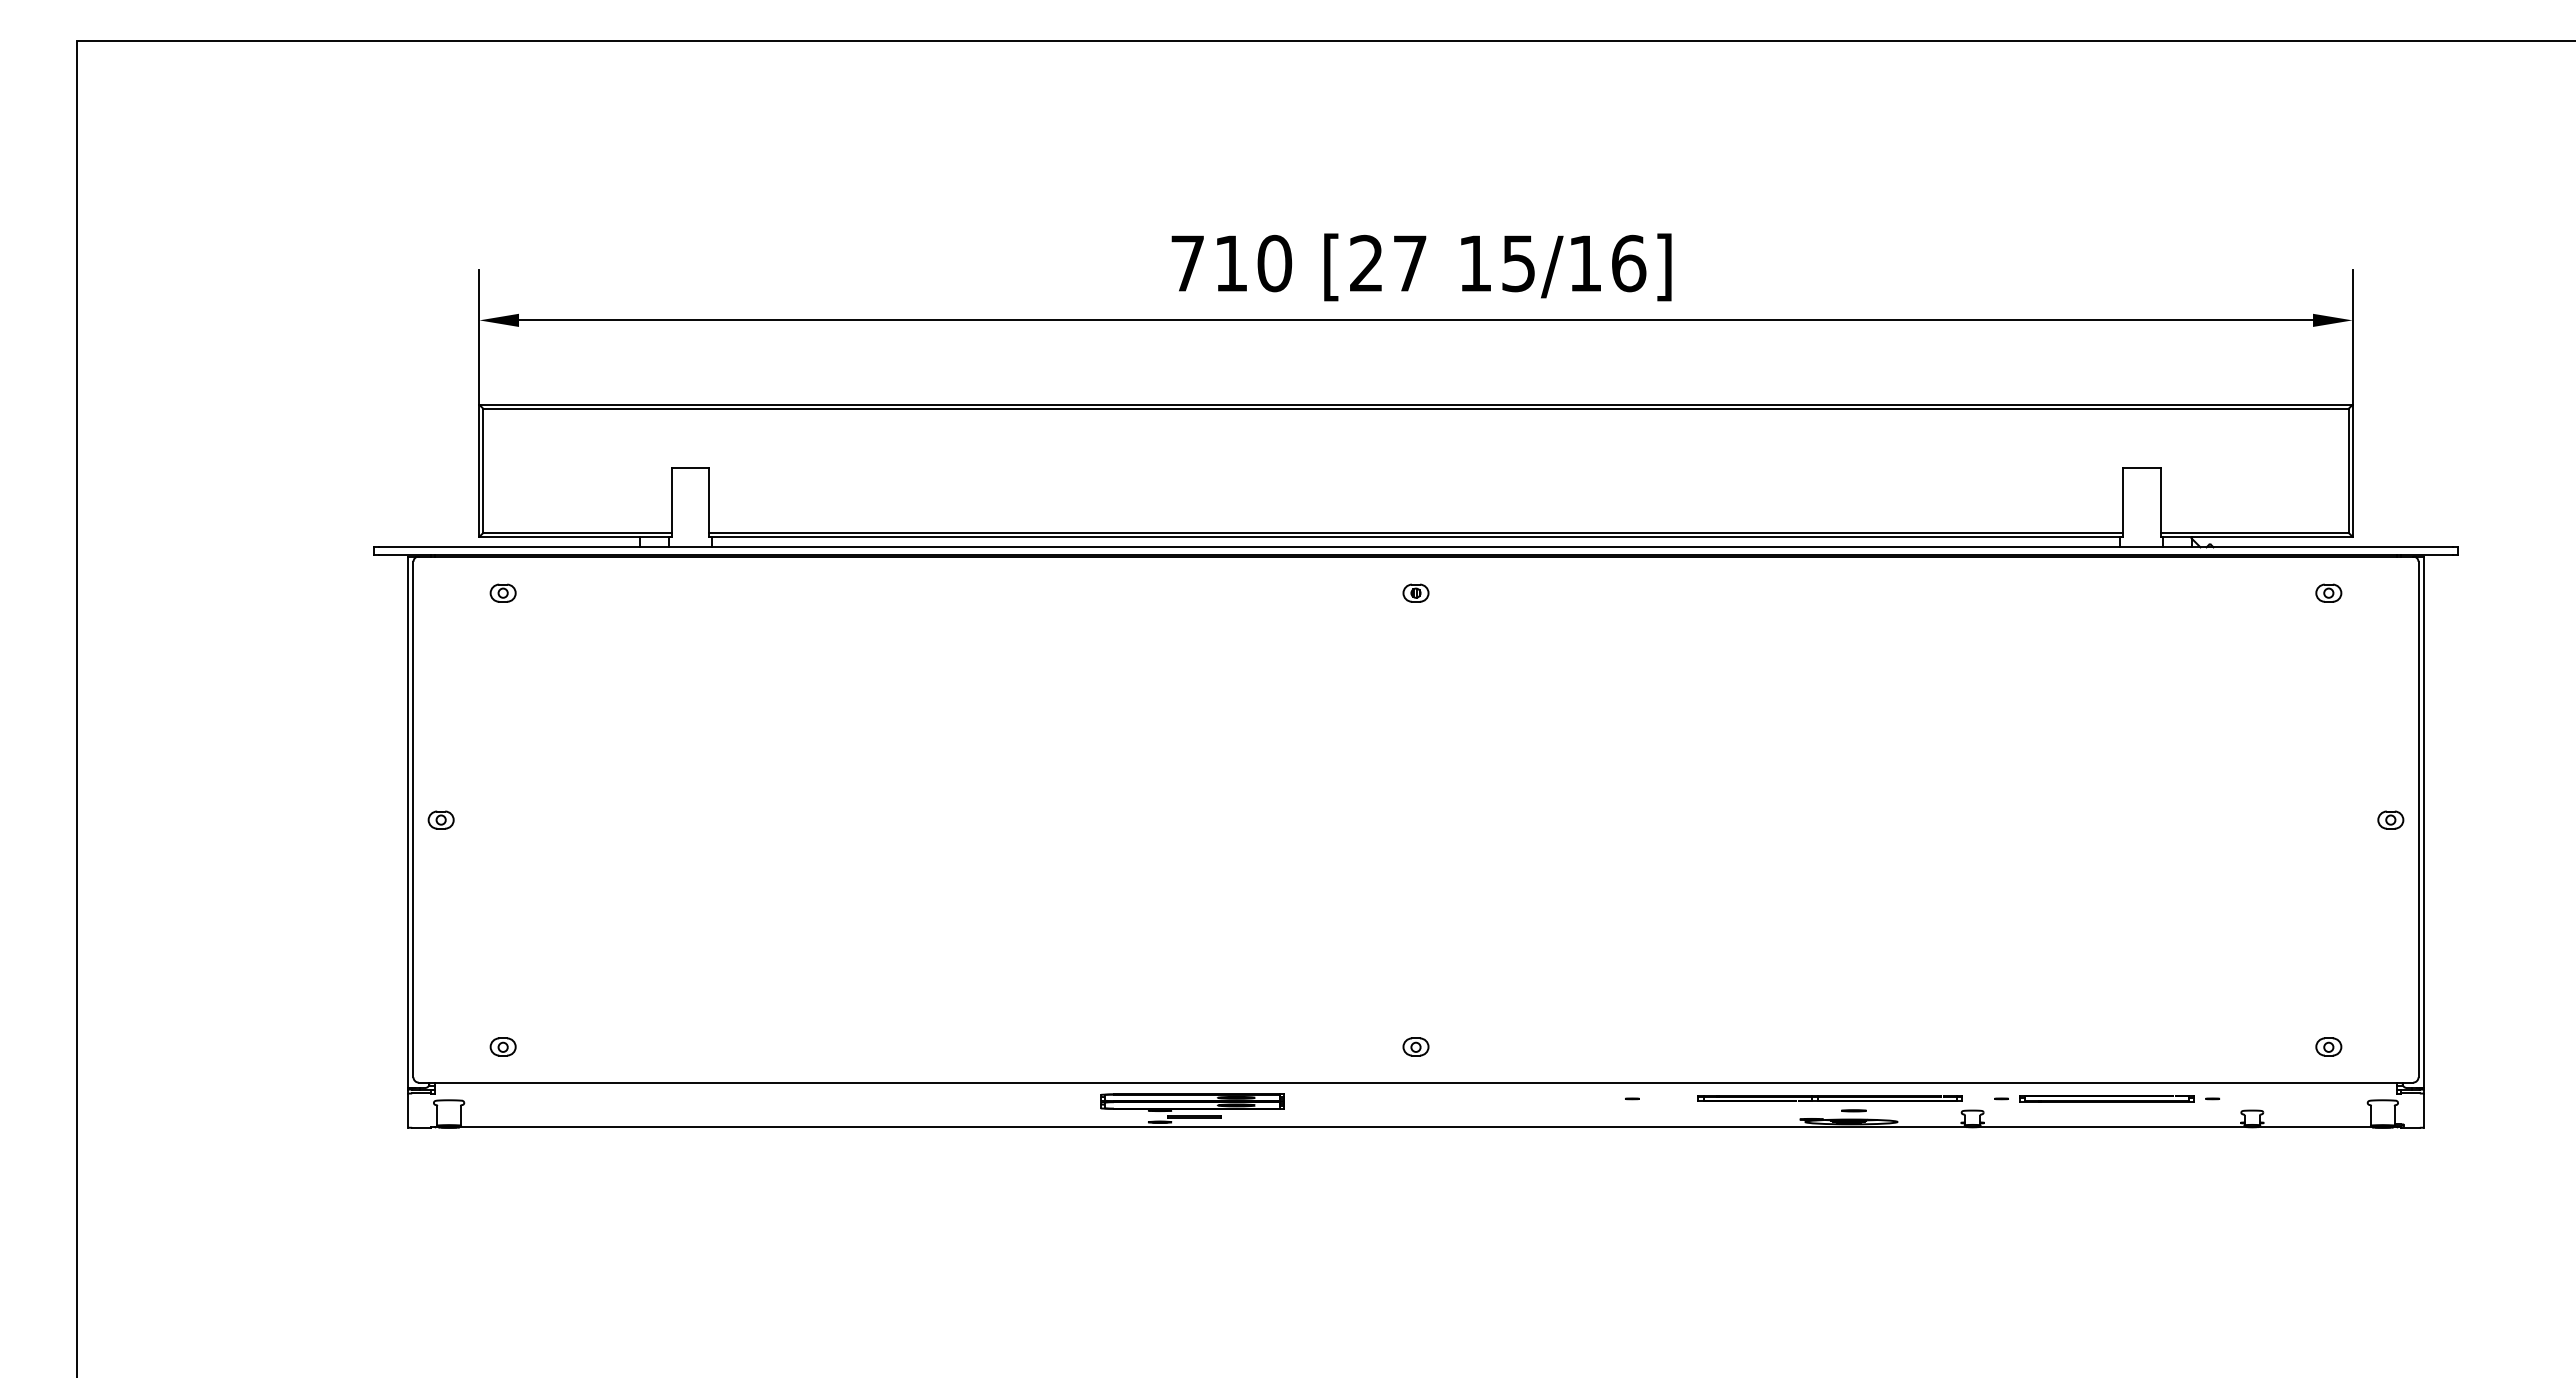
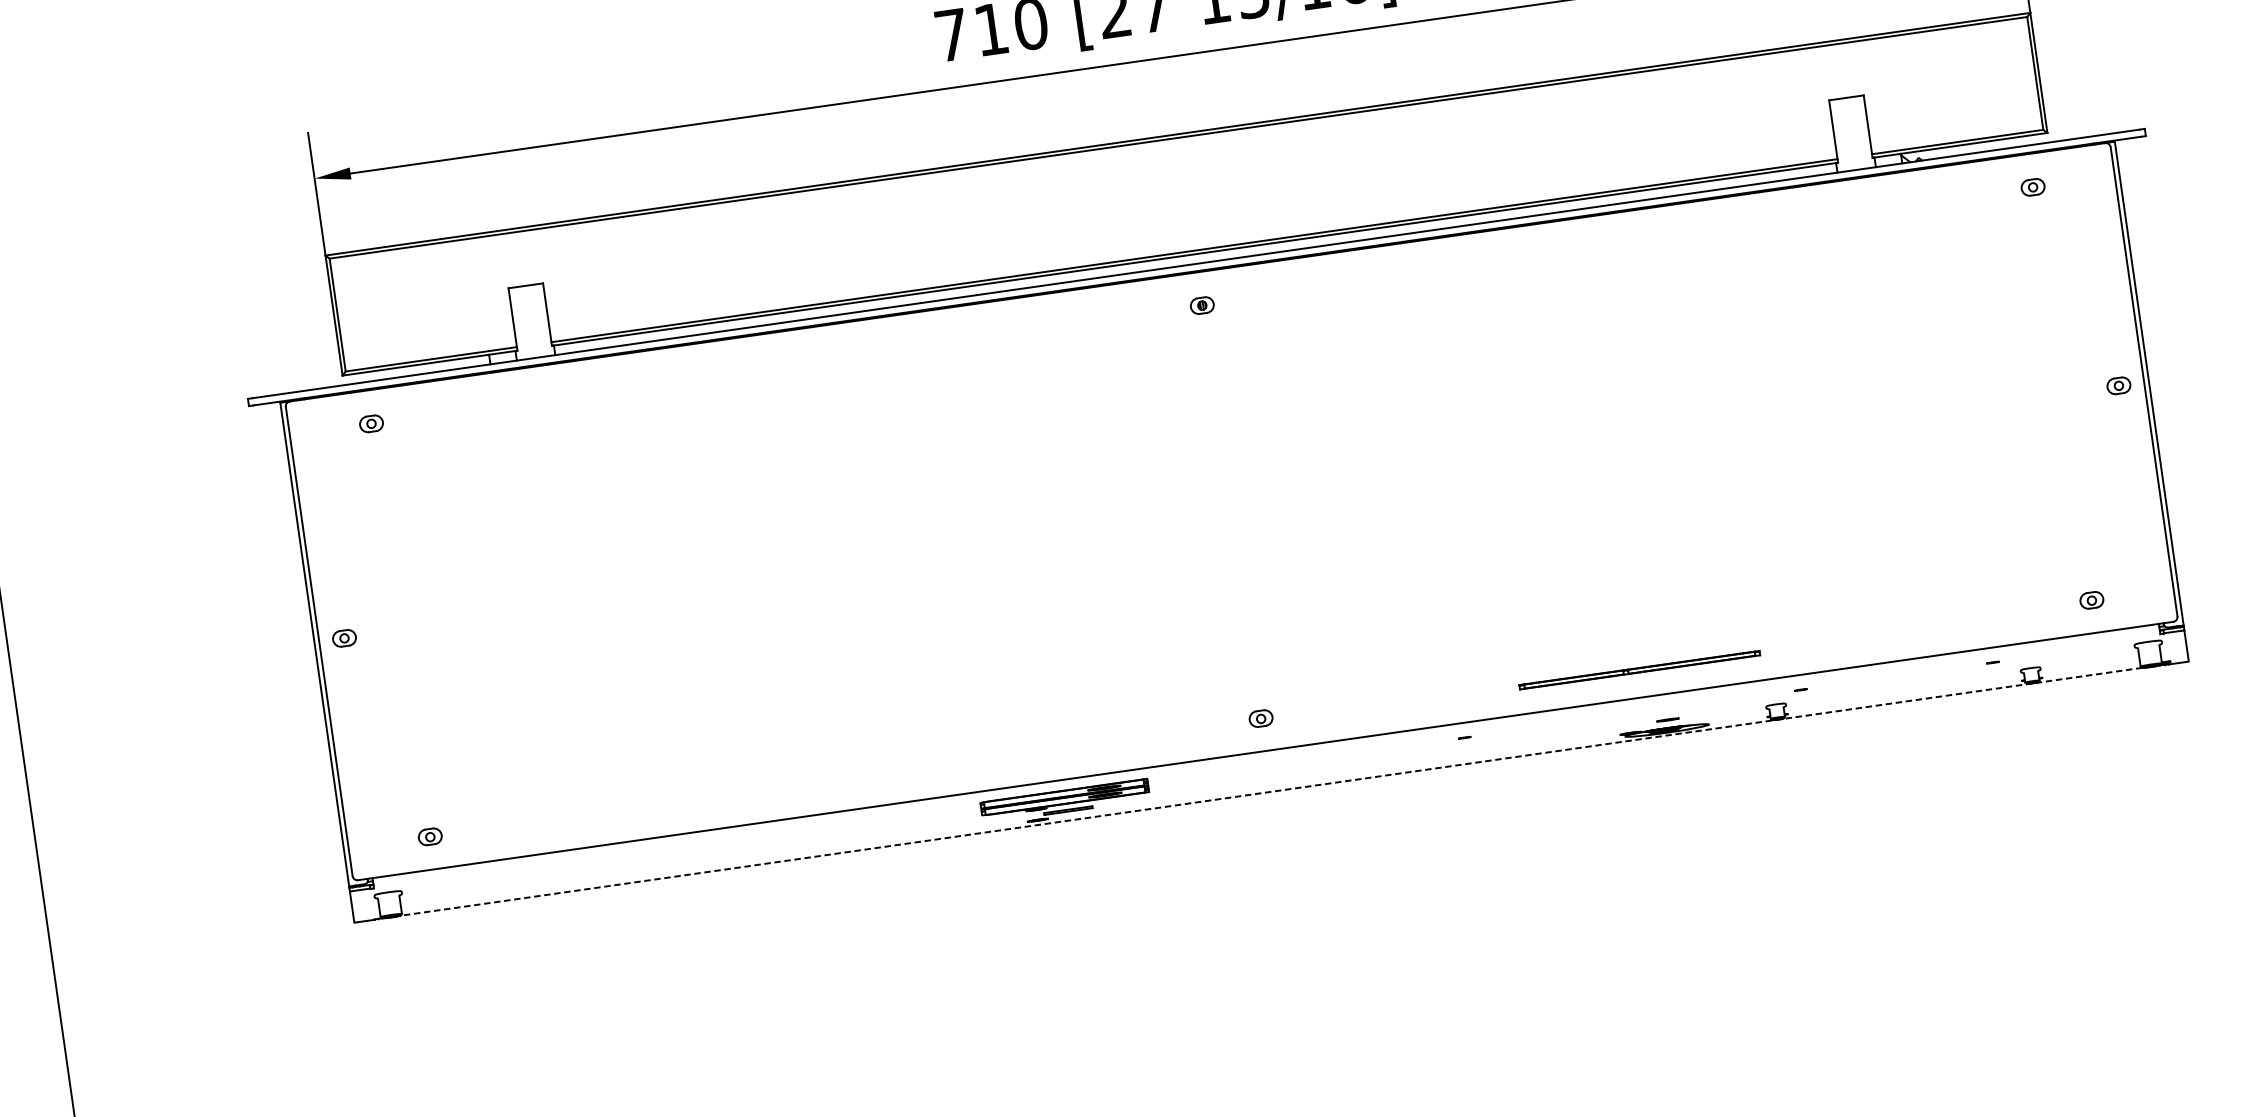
part: (1829, 1098) -> (1639, 669), moved
part: (2106, 1098) -> (1896, 676), removed
line: (1416, 1127) -> (1271, 791), solid -> dashed

